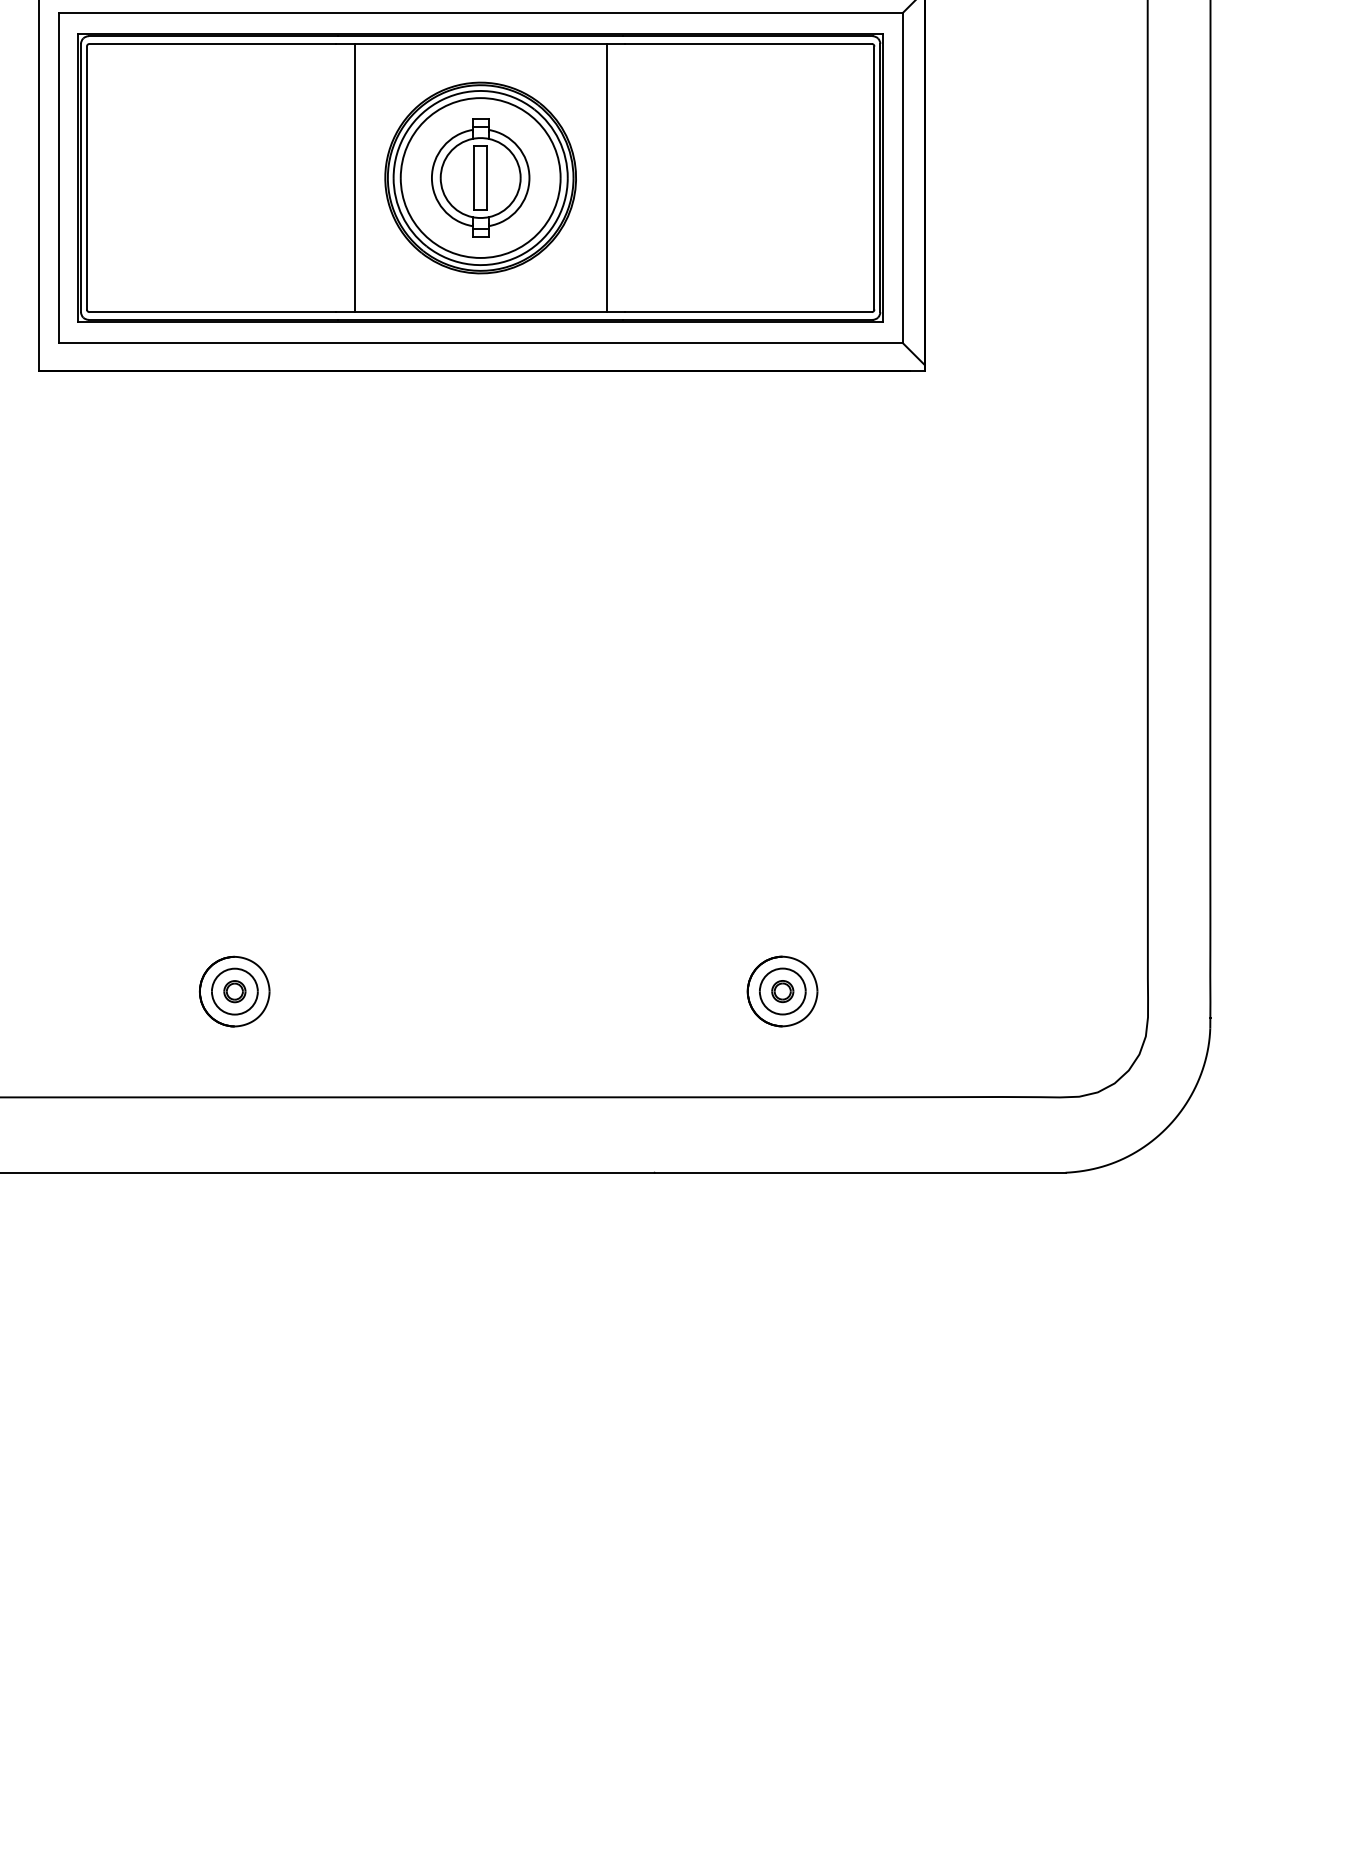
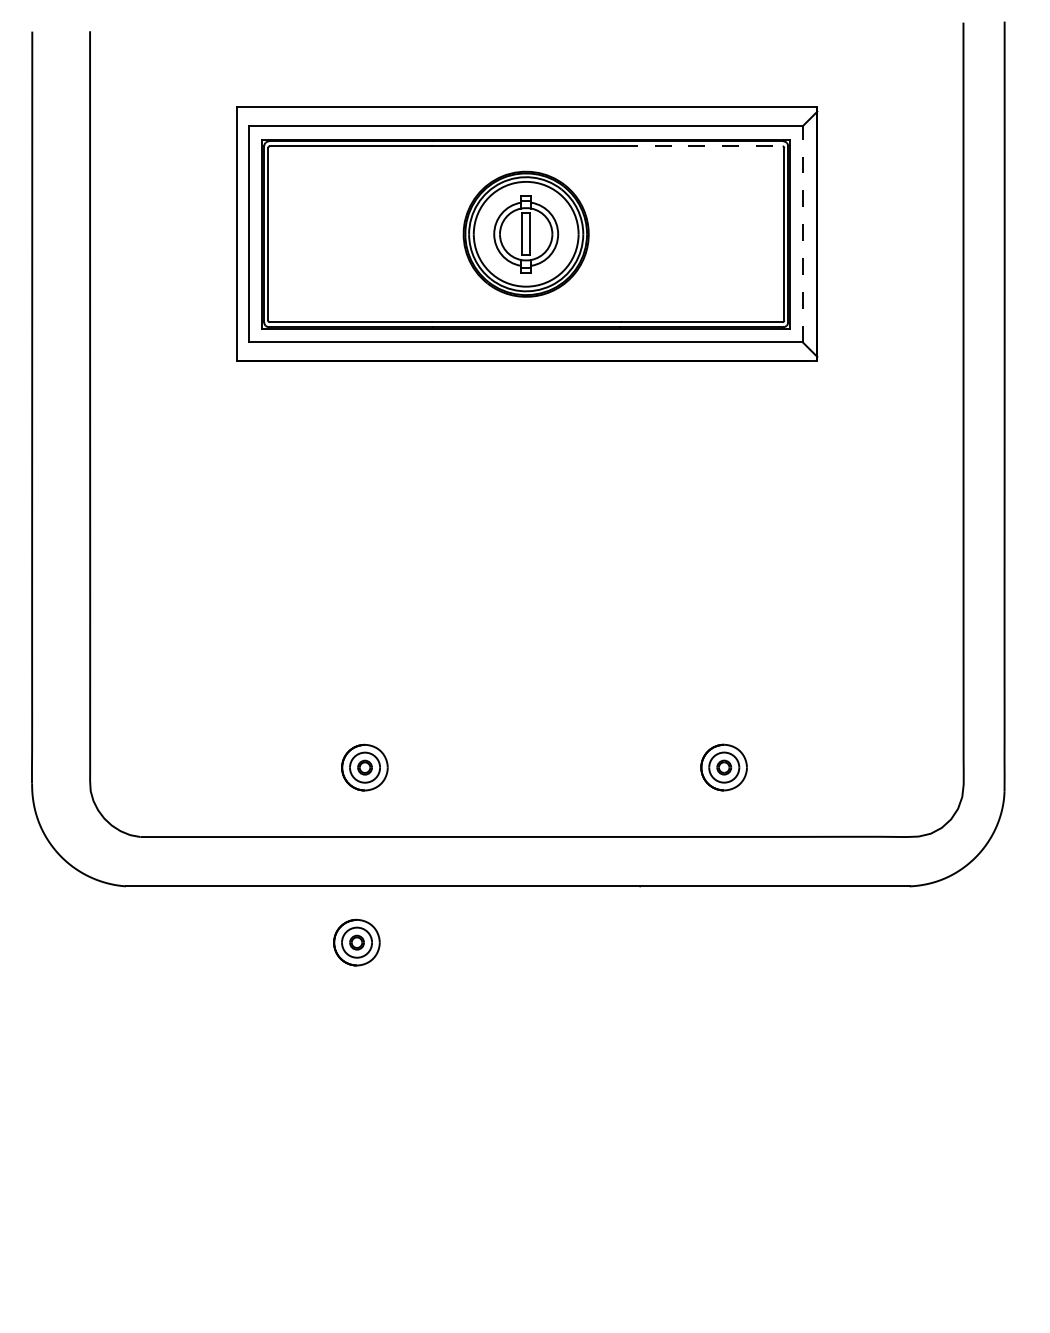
line: (748, 44) -> (701, 146), solid -> dashed
line: (902, 176) -> (802, 233), solid -> dashed
line: (354, 178) -> (443, 234), removed
line: (606, 178) -> (608, 234), removed
part: (221, 1258) -> (356, 942), added

